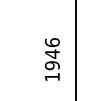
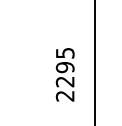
text: (51, 59) -> (64, 74), 1946 -> 2295

